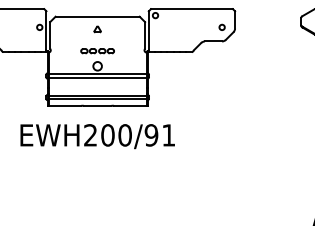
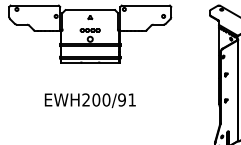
text: (96, 136) -> (89, 100), moved

